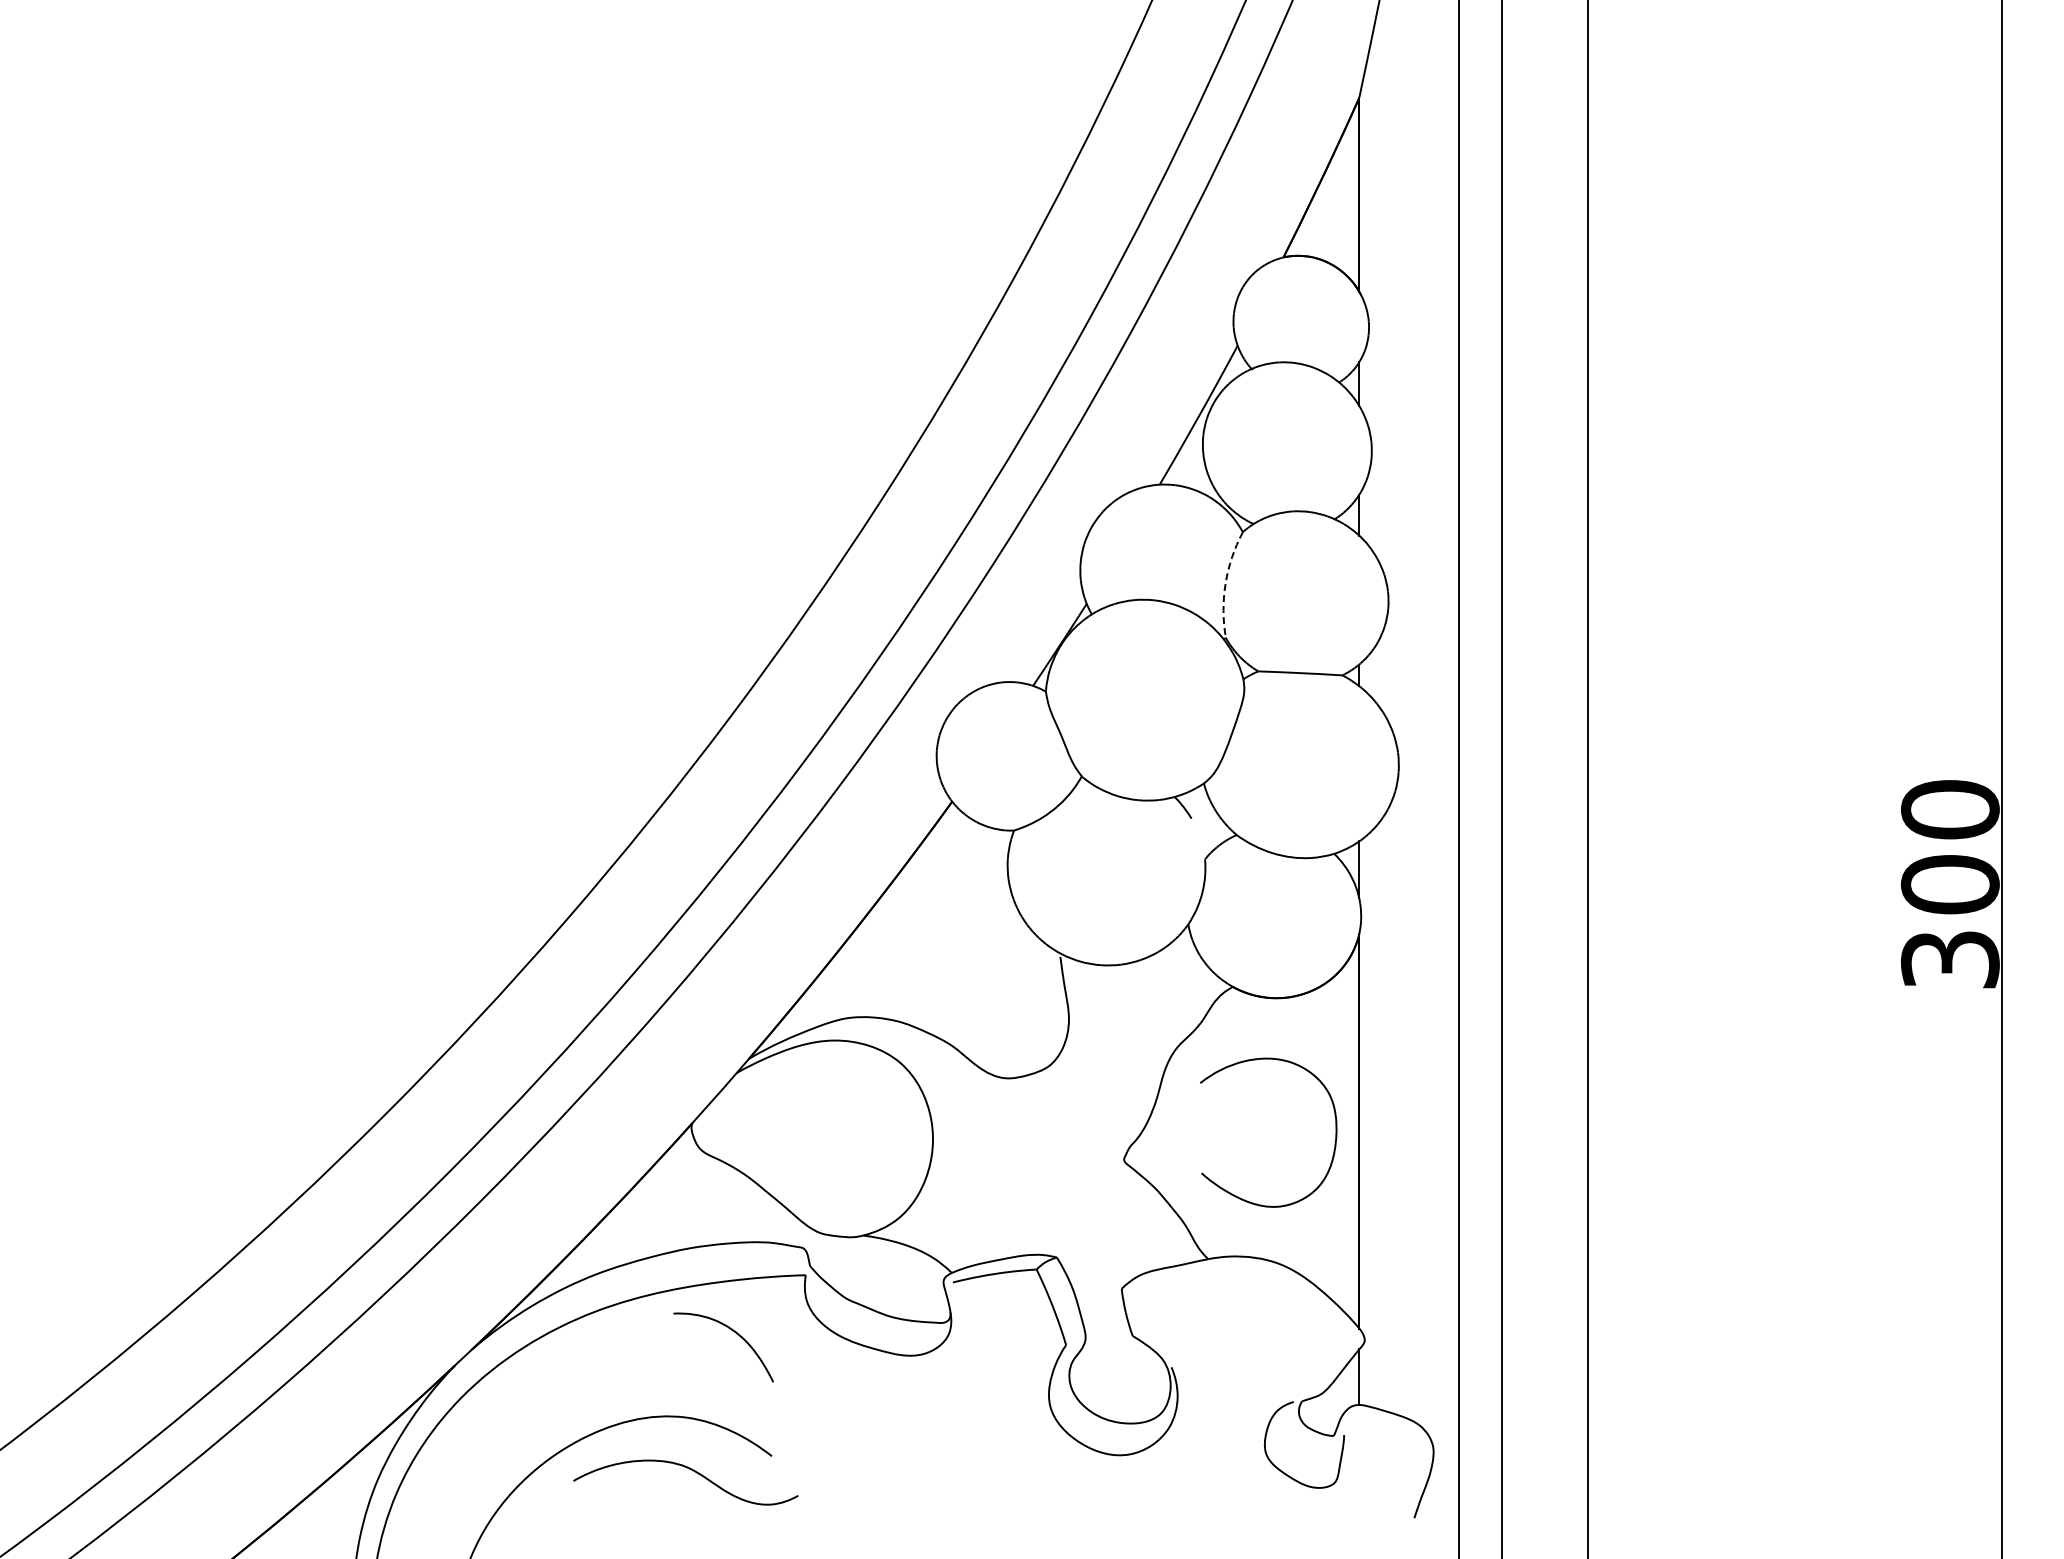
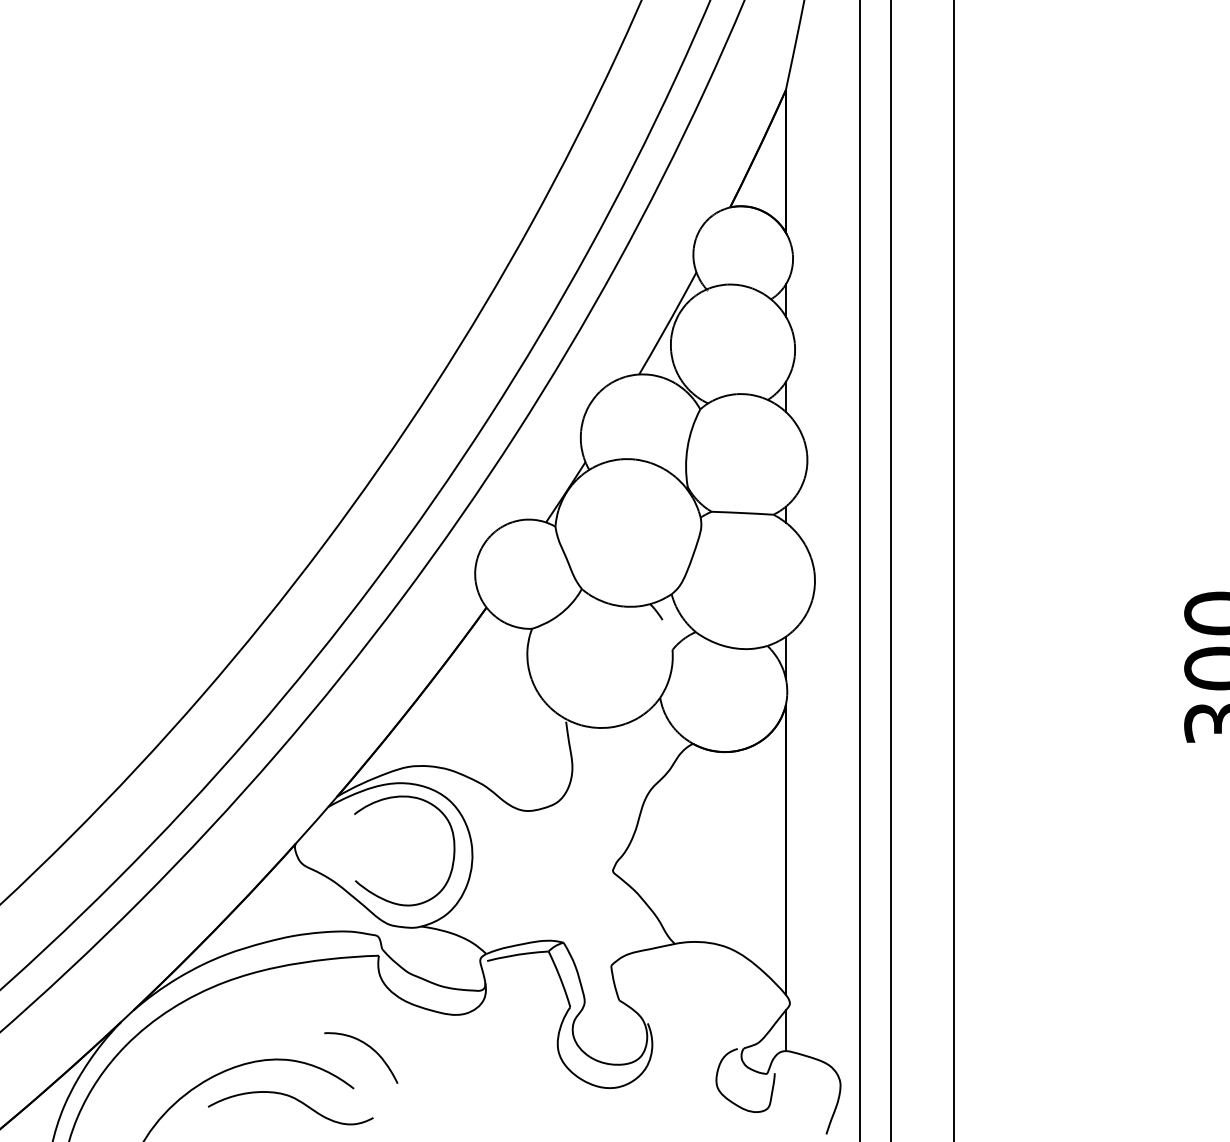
arc: (1225, 583) -> (687, 447), dashed -> solid
curve: (1334, 1142) -> (452, 858), moved
curve: (732, 1331) -> (367, 1046), moved

